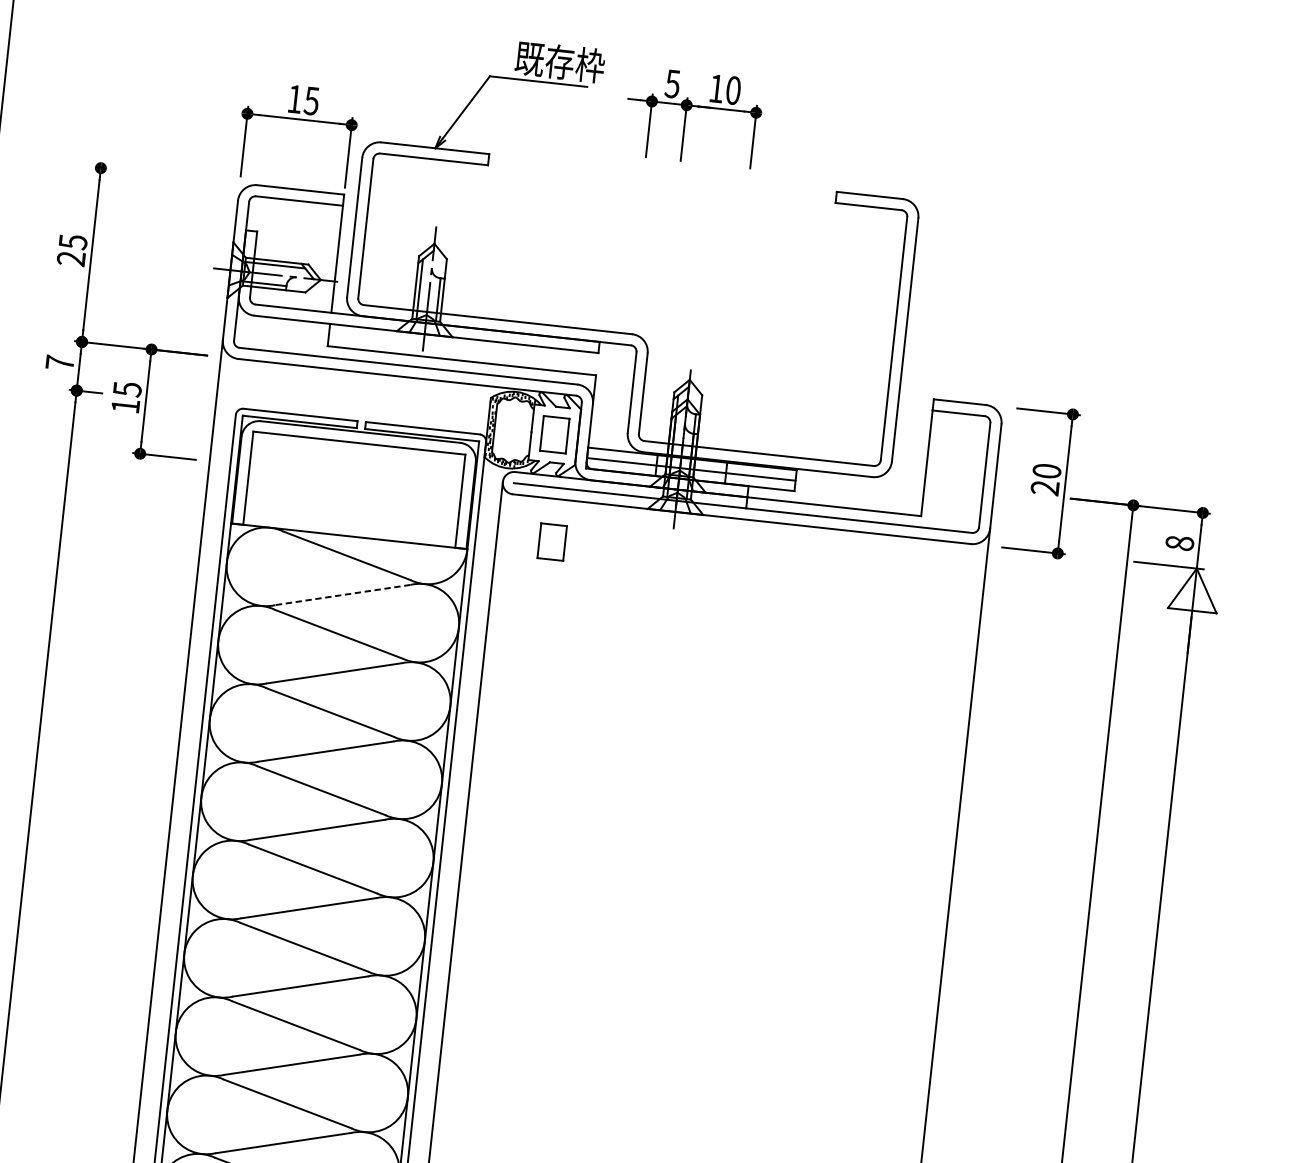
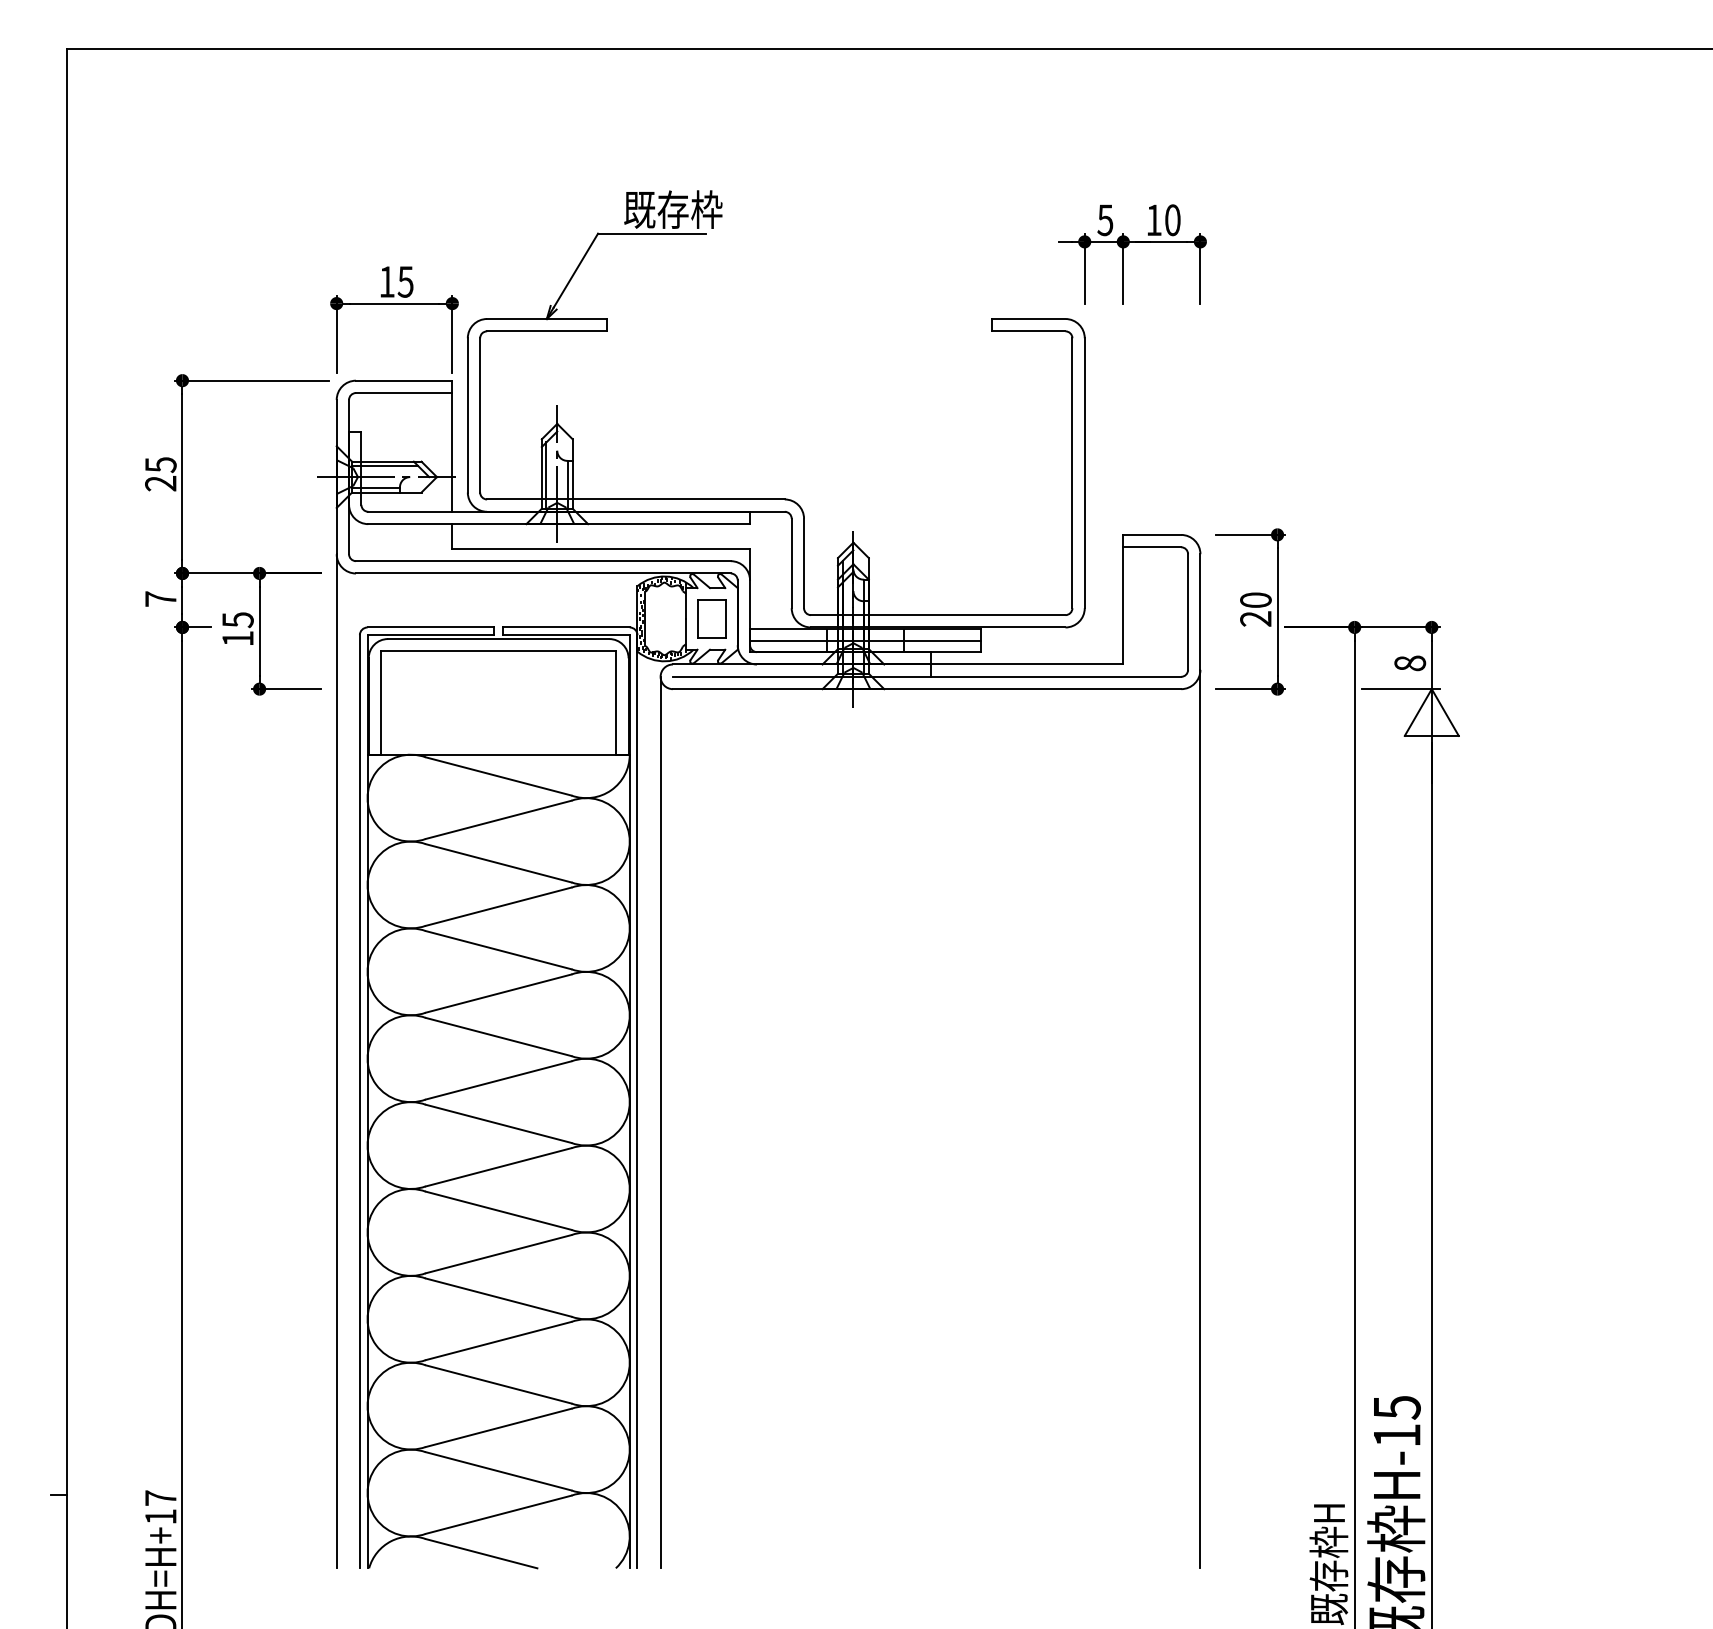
part: (685, 116) -> (1123, 254), moved
line: (163, 174) -> (251, 380), added
part: (551, 541) -> (721, 736), removed
line: (342, 594) -> (498, 819), dashed -> solid

